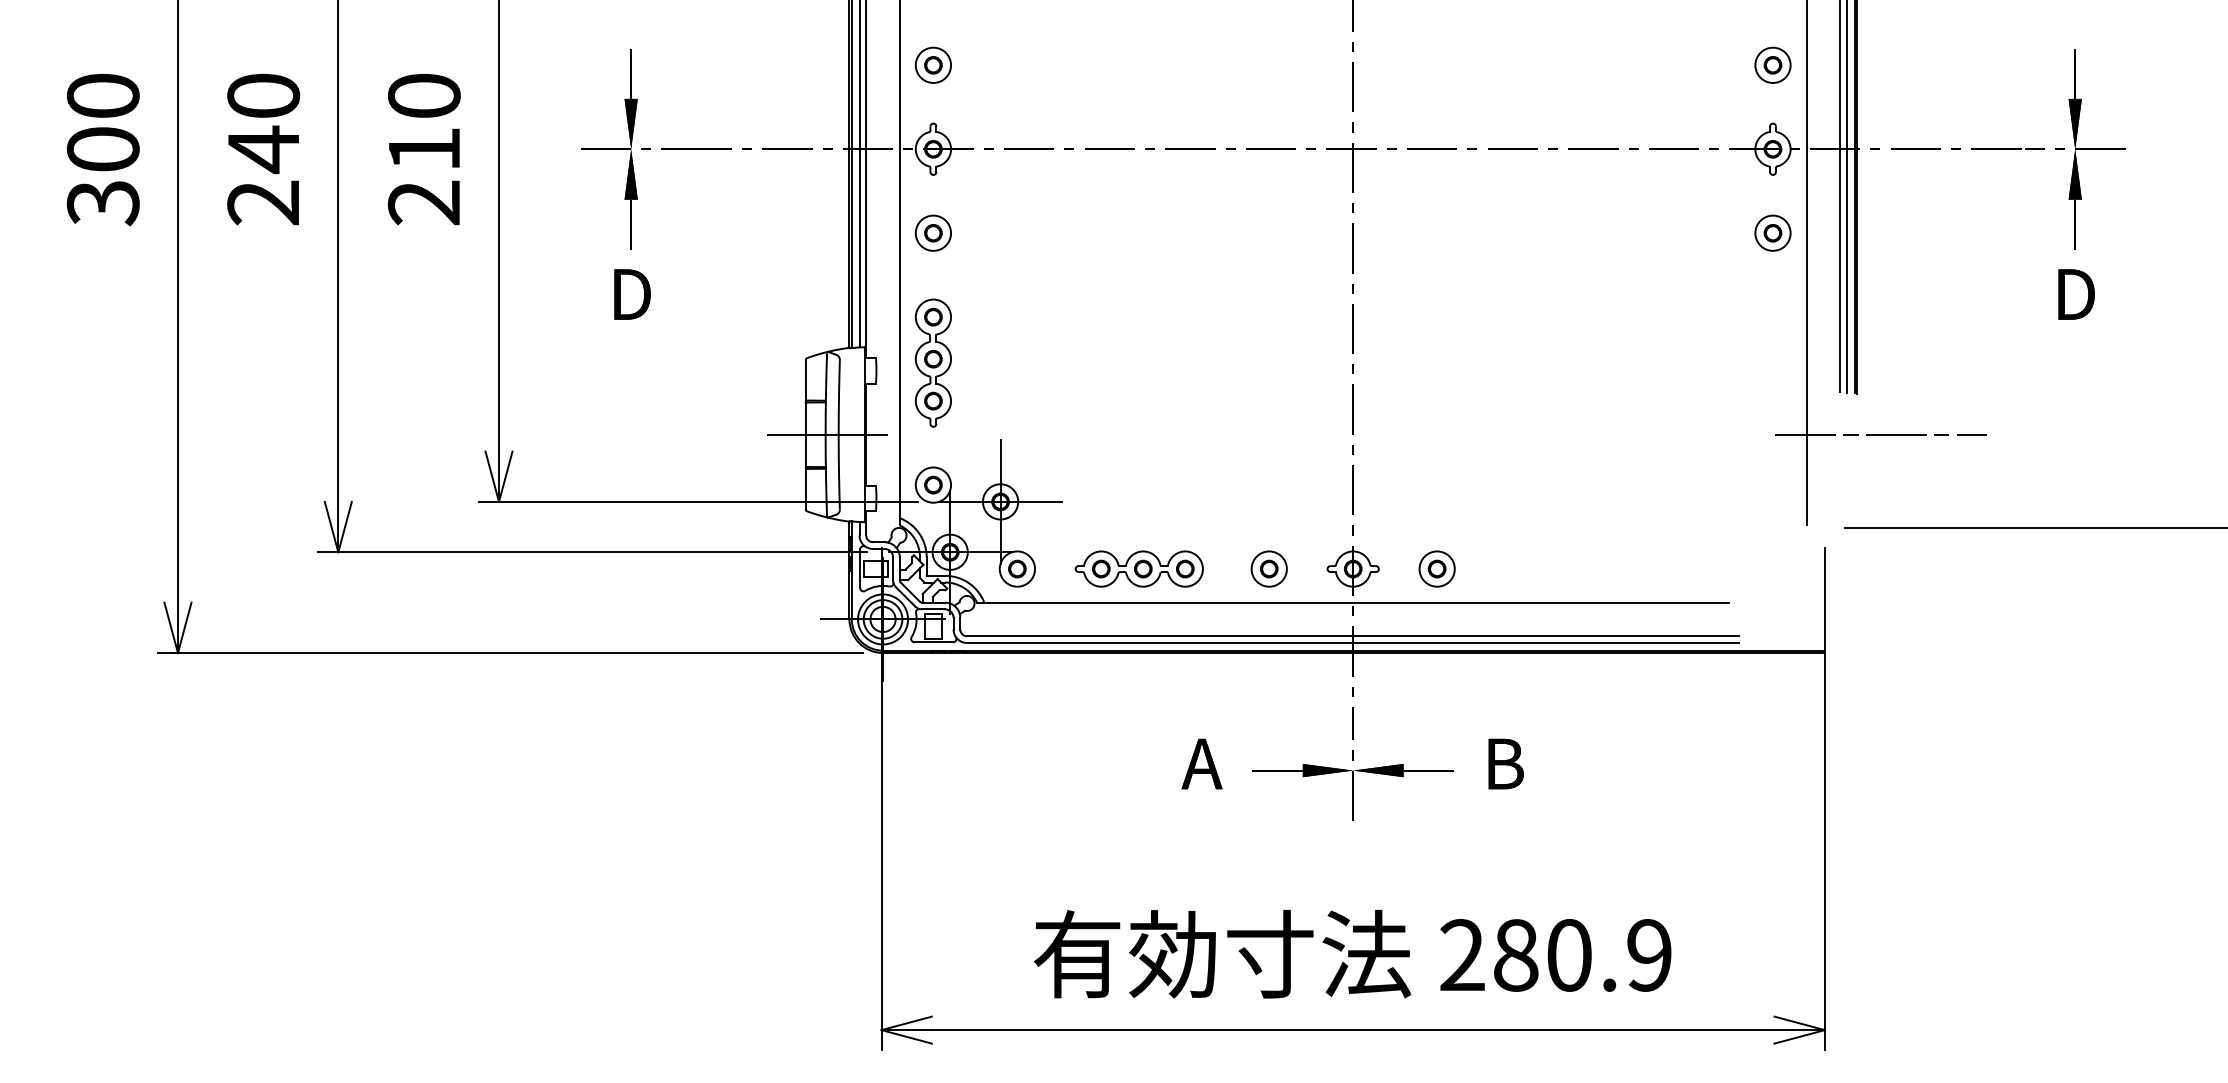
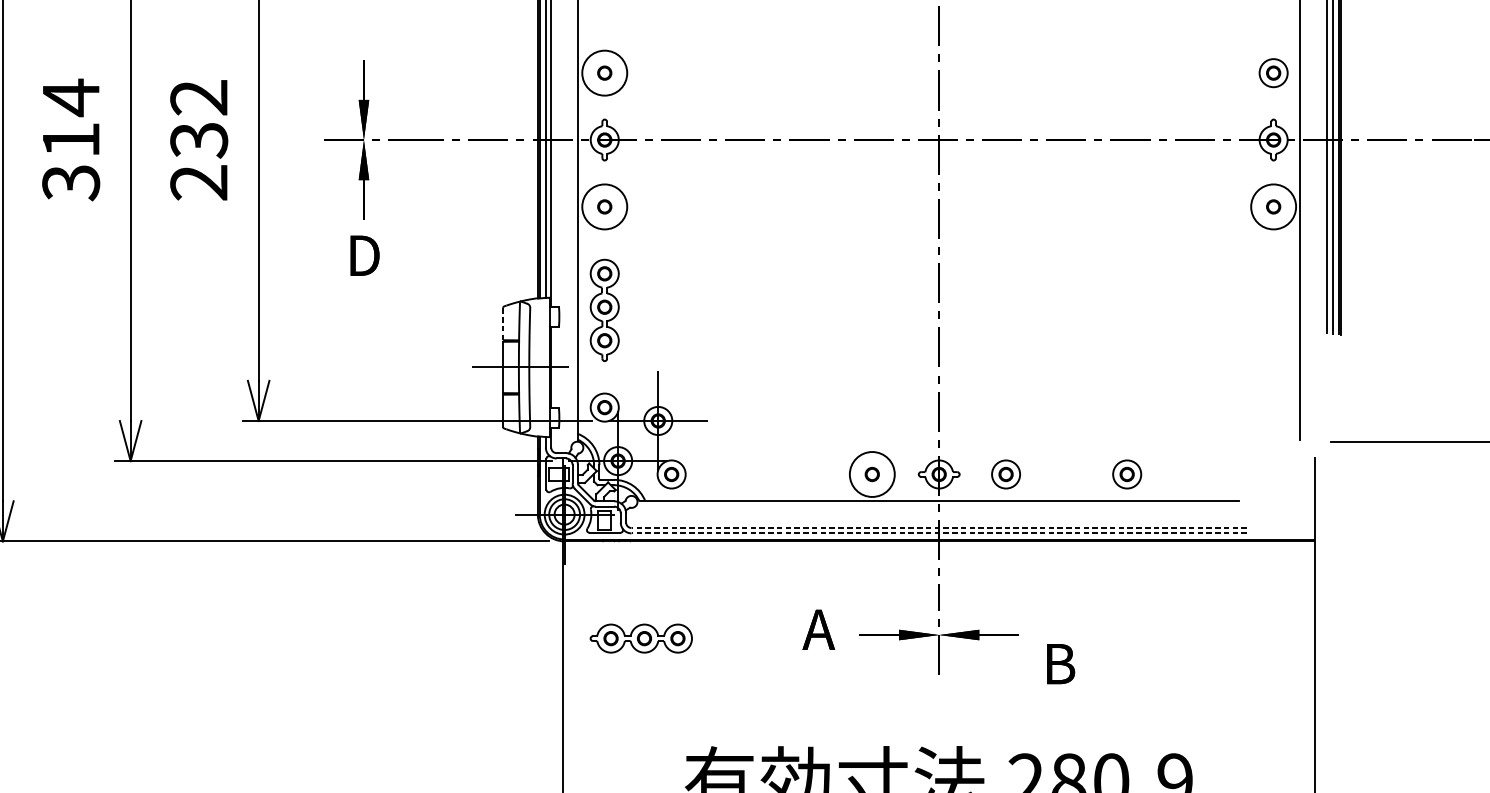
circle: (933, 64) -> (604, 72), size x1.6
text: (424, 123) -> (199, 119), 210 -> 232
text: (263, 149) -> (71, 140), 240 -> 314
circle: (933, 232) -> (604, 206), size x1.6
circle: (1772, 232) -> (1273, 206), size x1.6
line: (805, 379) -> (502, 323), solid -> dashed
line: (1880, 434) -> (1359, 367), removed
part: (1138, 568) -> (640, 638), moved
circle: (1268, 568) -> (871, 474), size x1.6
part: (1588, 568) -> (1126, 474), added
line: (1352, 636) -> (938, 528), solid -> dashed
line: (1352, 642) -> (938, 532), solid -> dashed
text: (1505, 763) -> (1060, 663), moved

